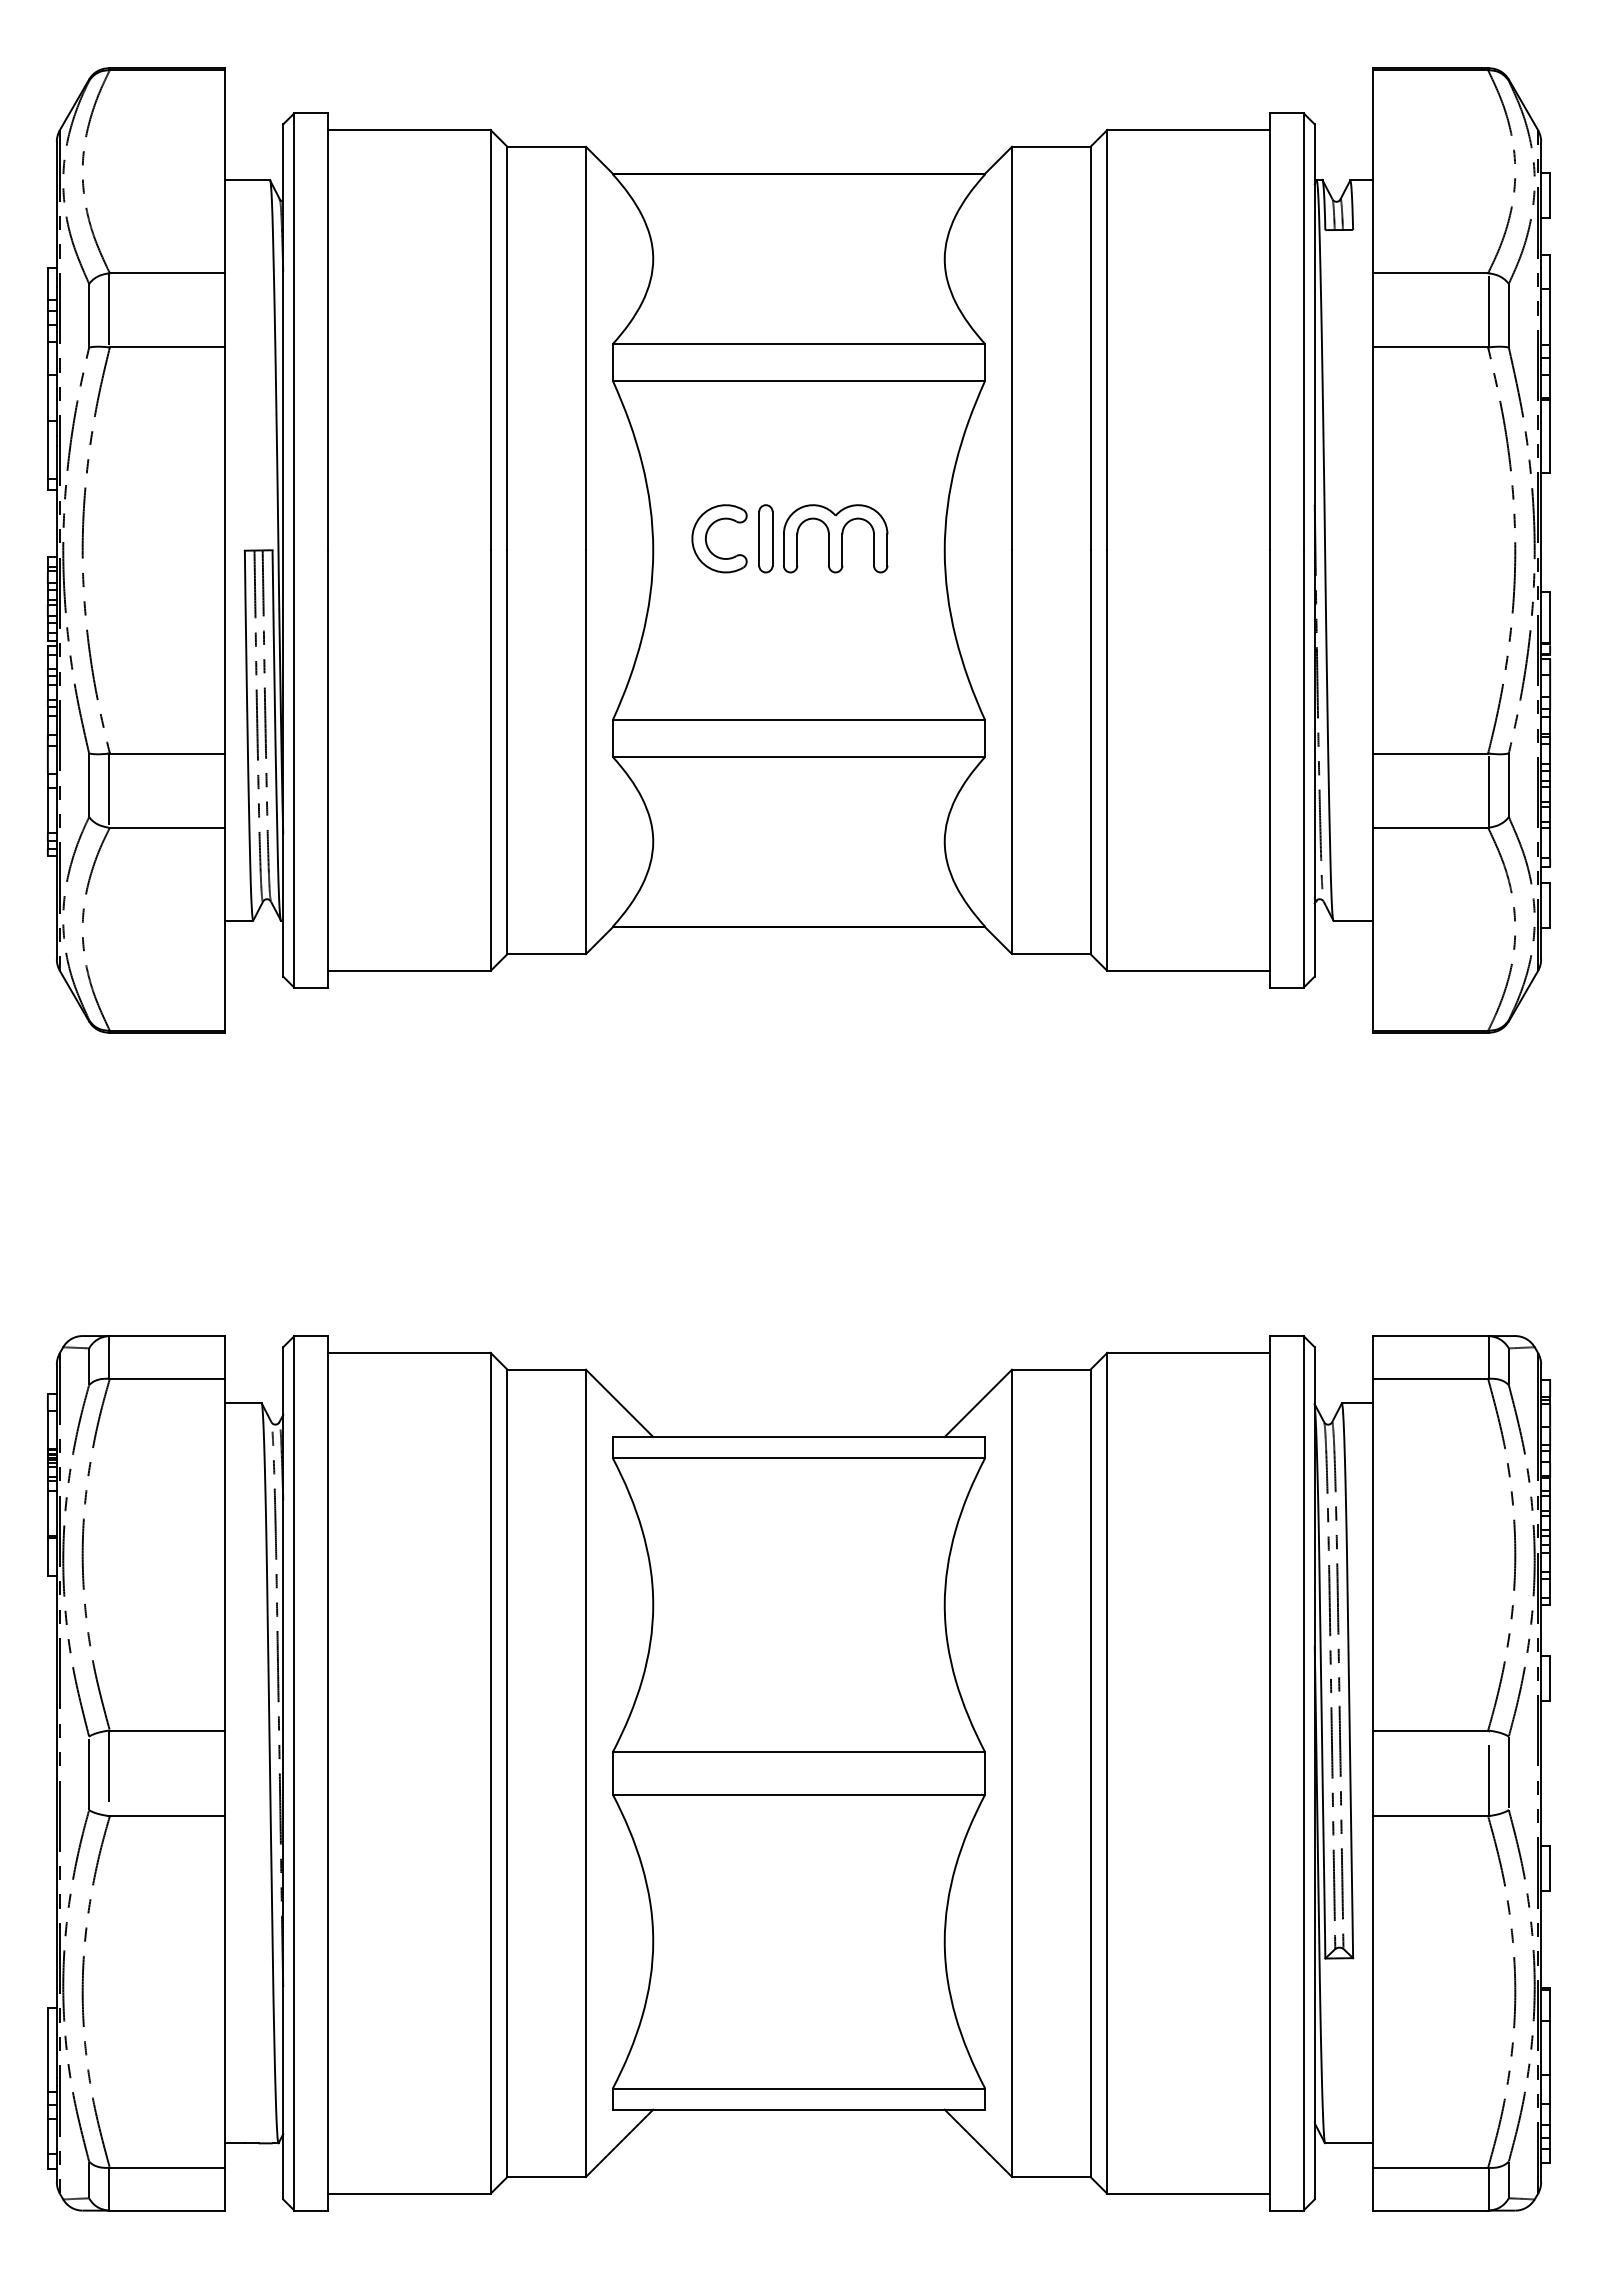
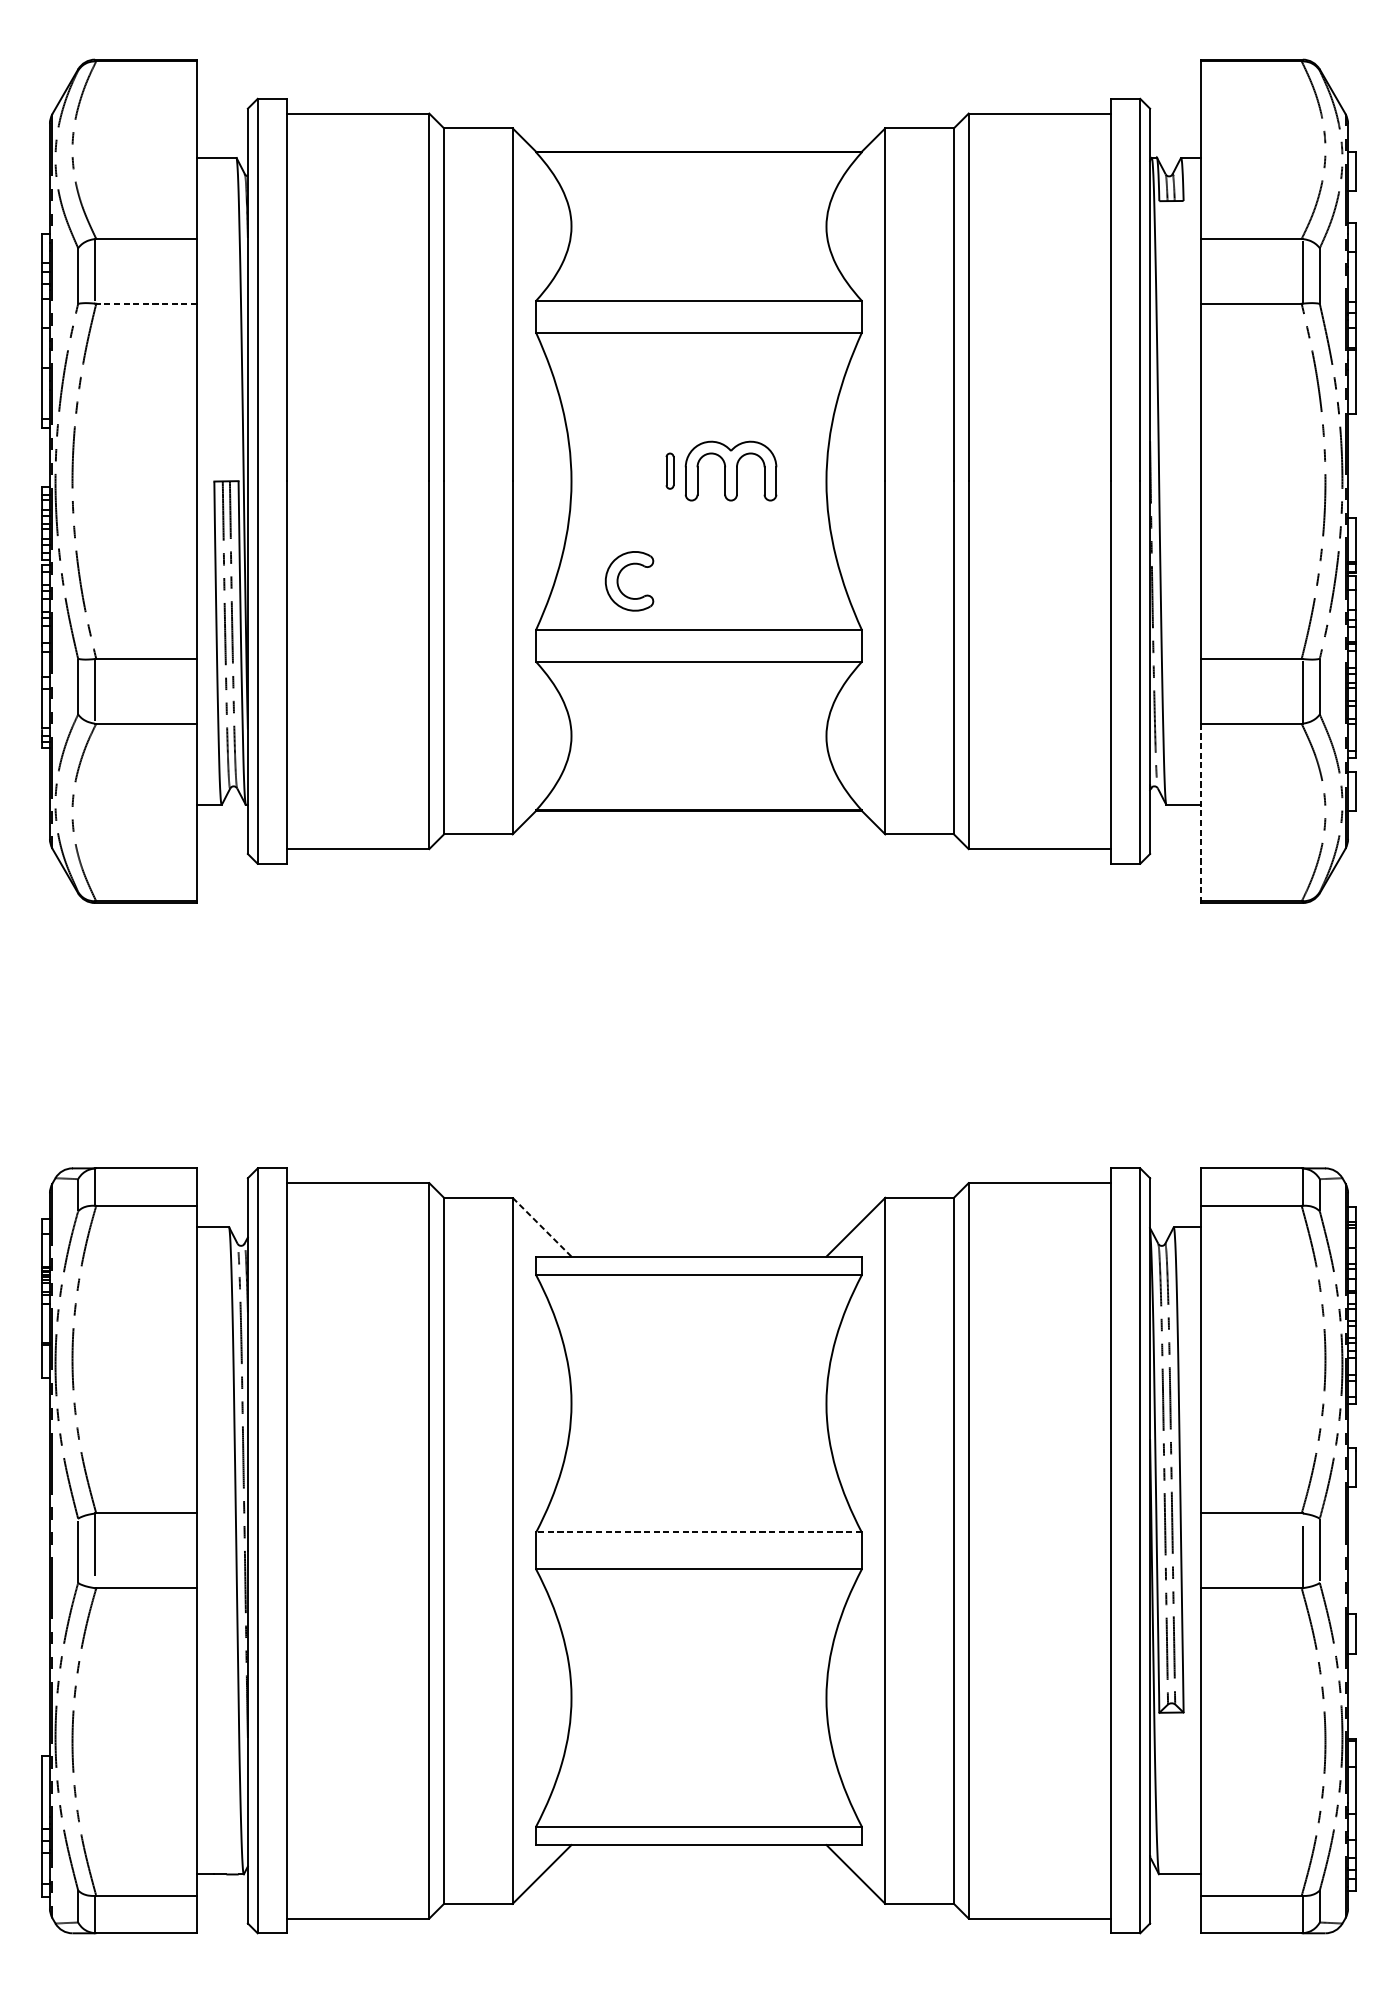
line: (167, 347) -> (146, 303), solid -> dashed
part: (707, 535) -> (618, 578), moved
part: (765, 538) -> (669, 470), size x0.6
line: (1372, 929) -> (1200, 812), solid -> dashed
line: (619, 1403) -> (542, 1227), solid -> dashed
line: (798, 1752) -> (698, 1532), solid -> dashed

